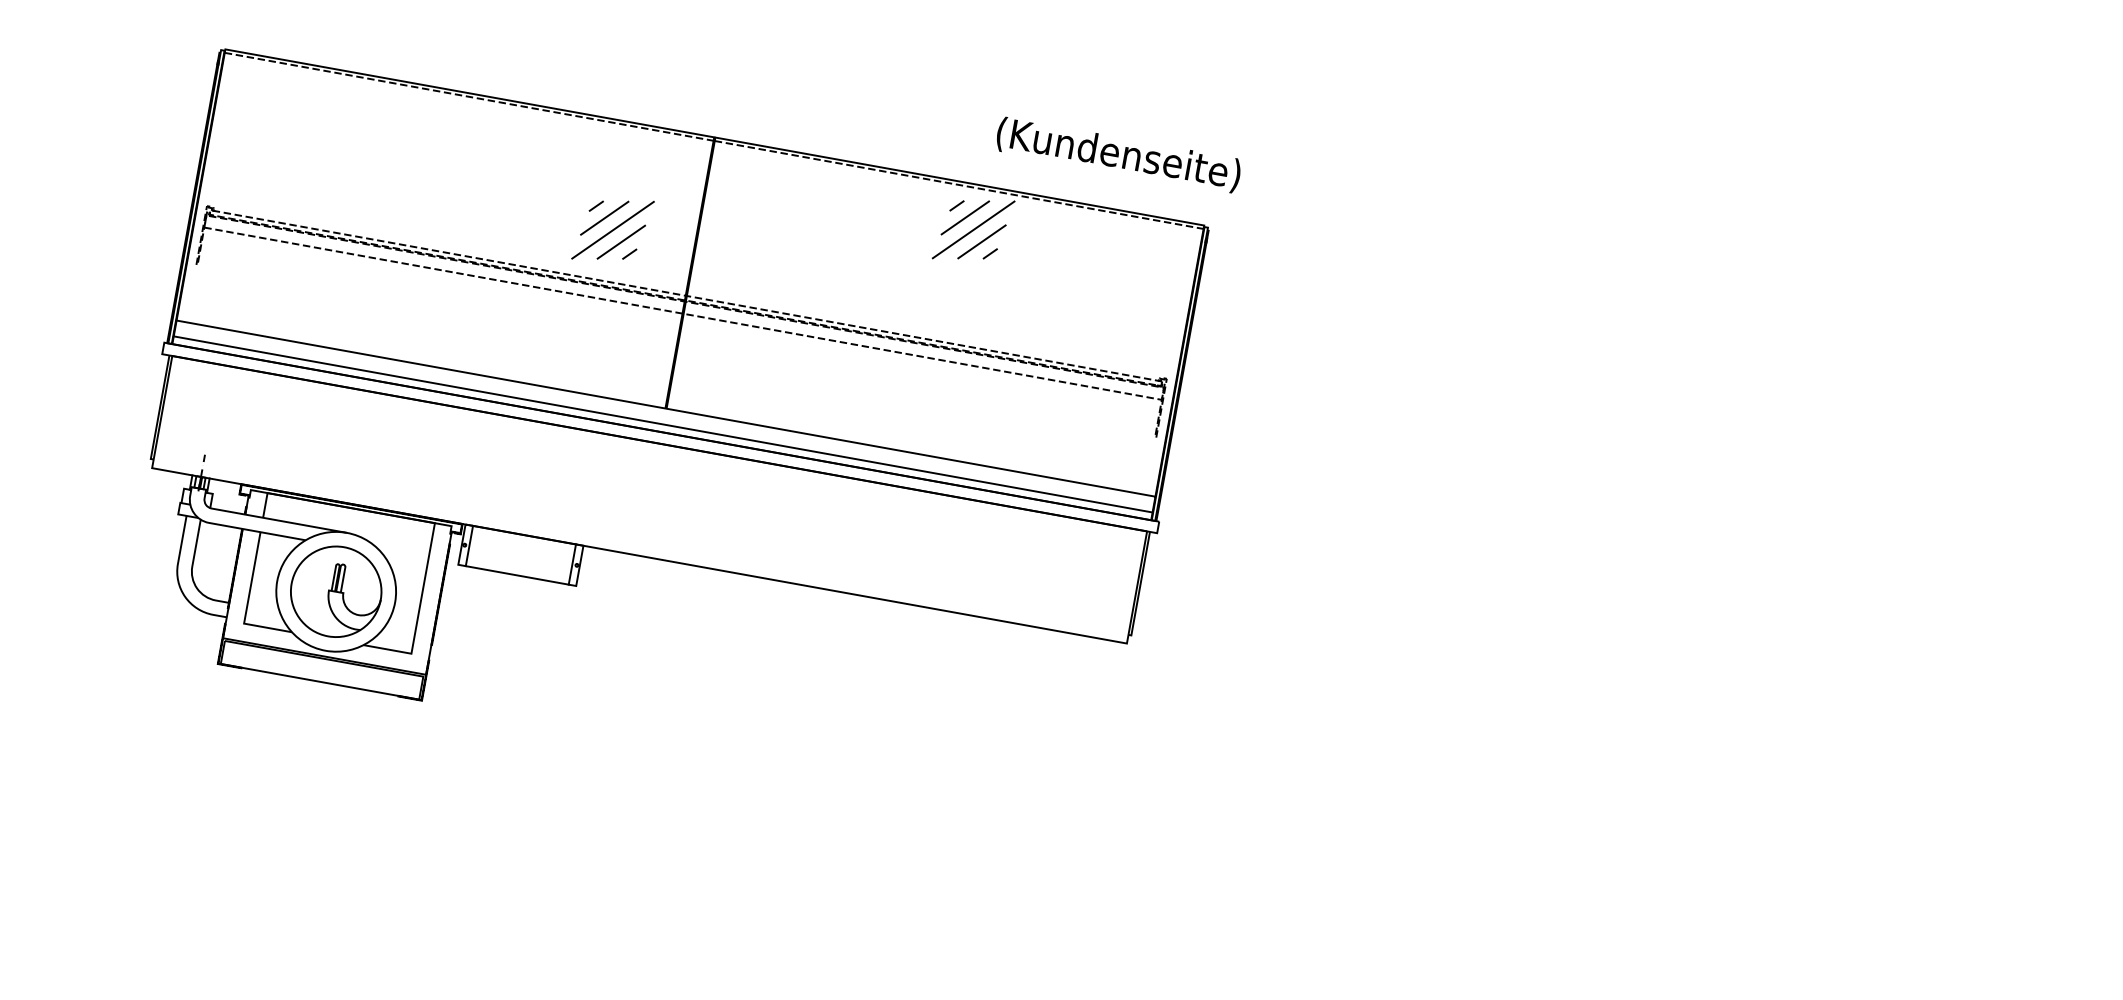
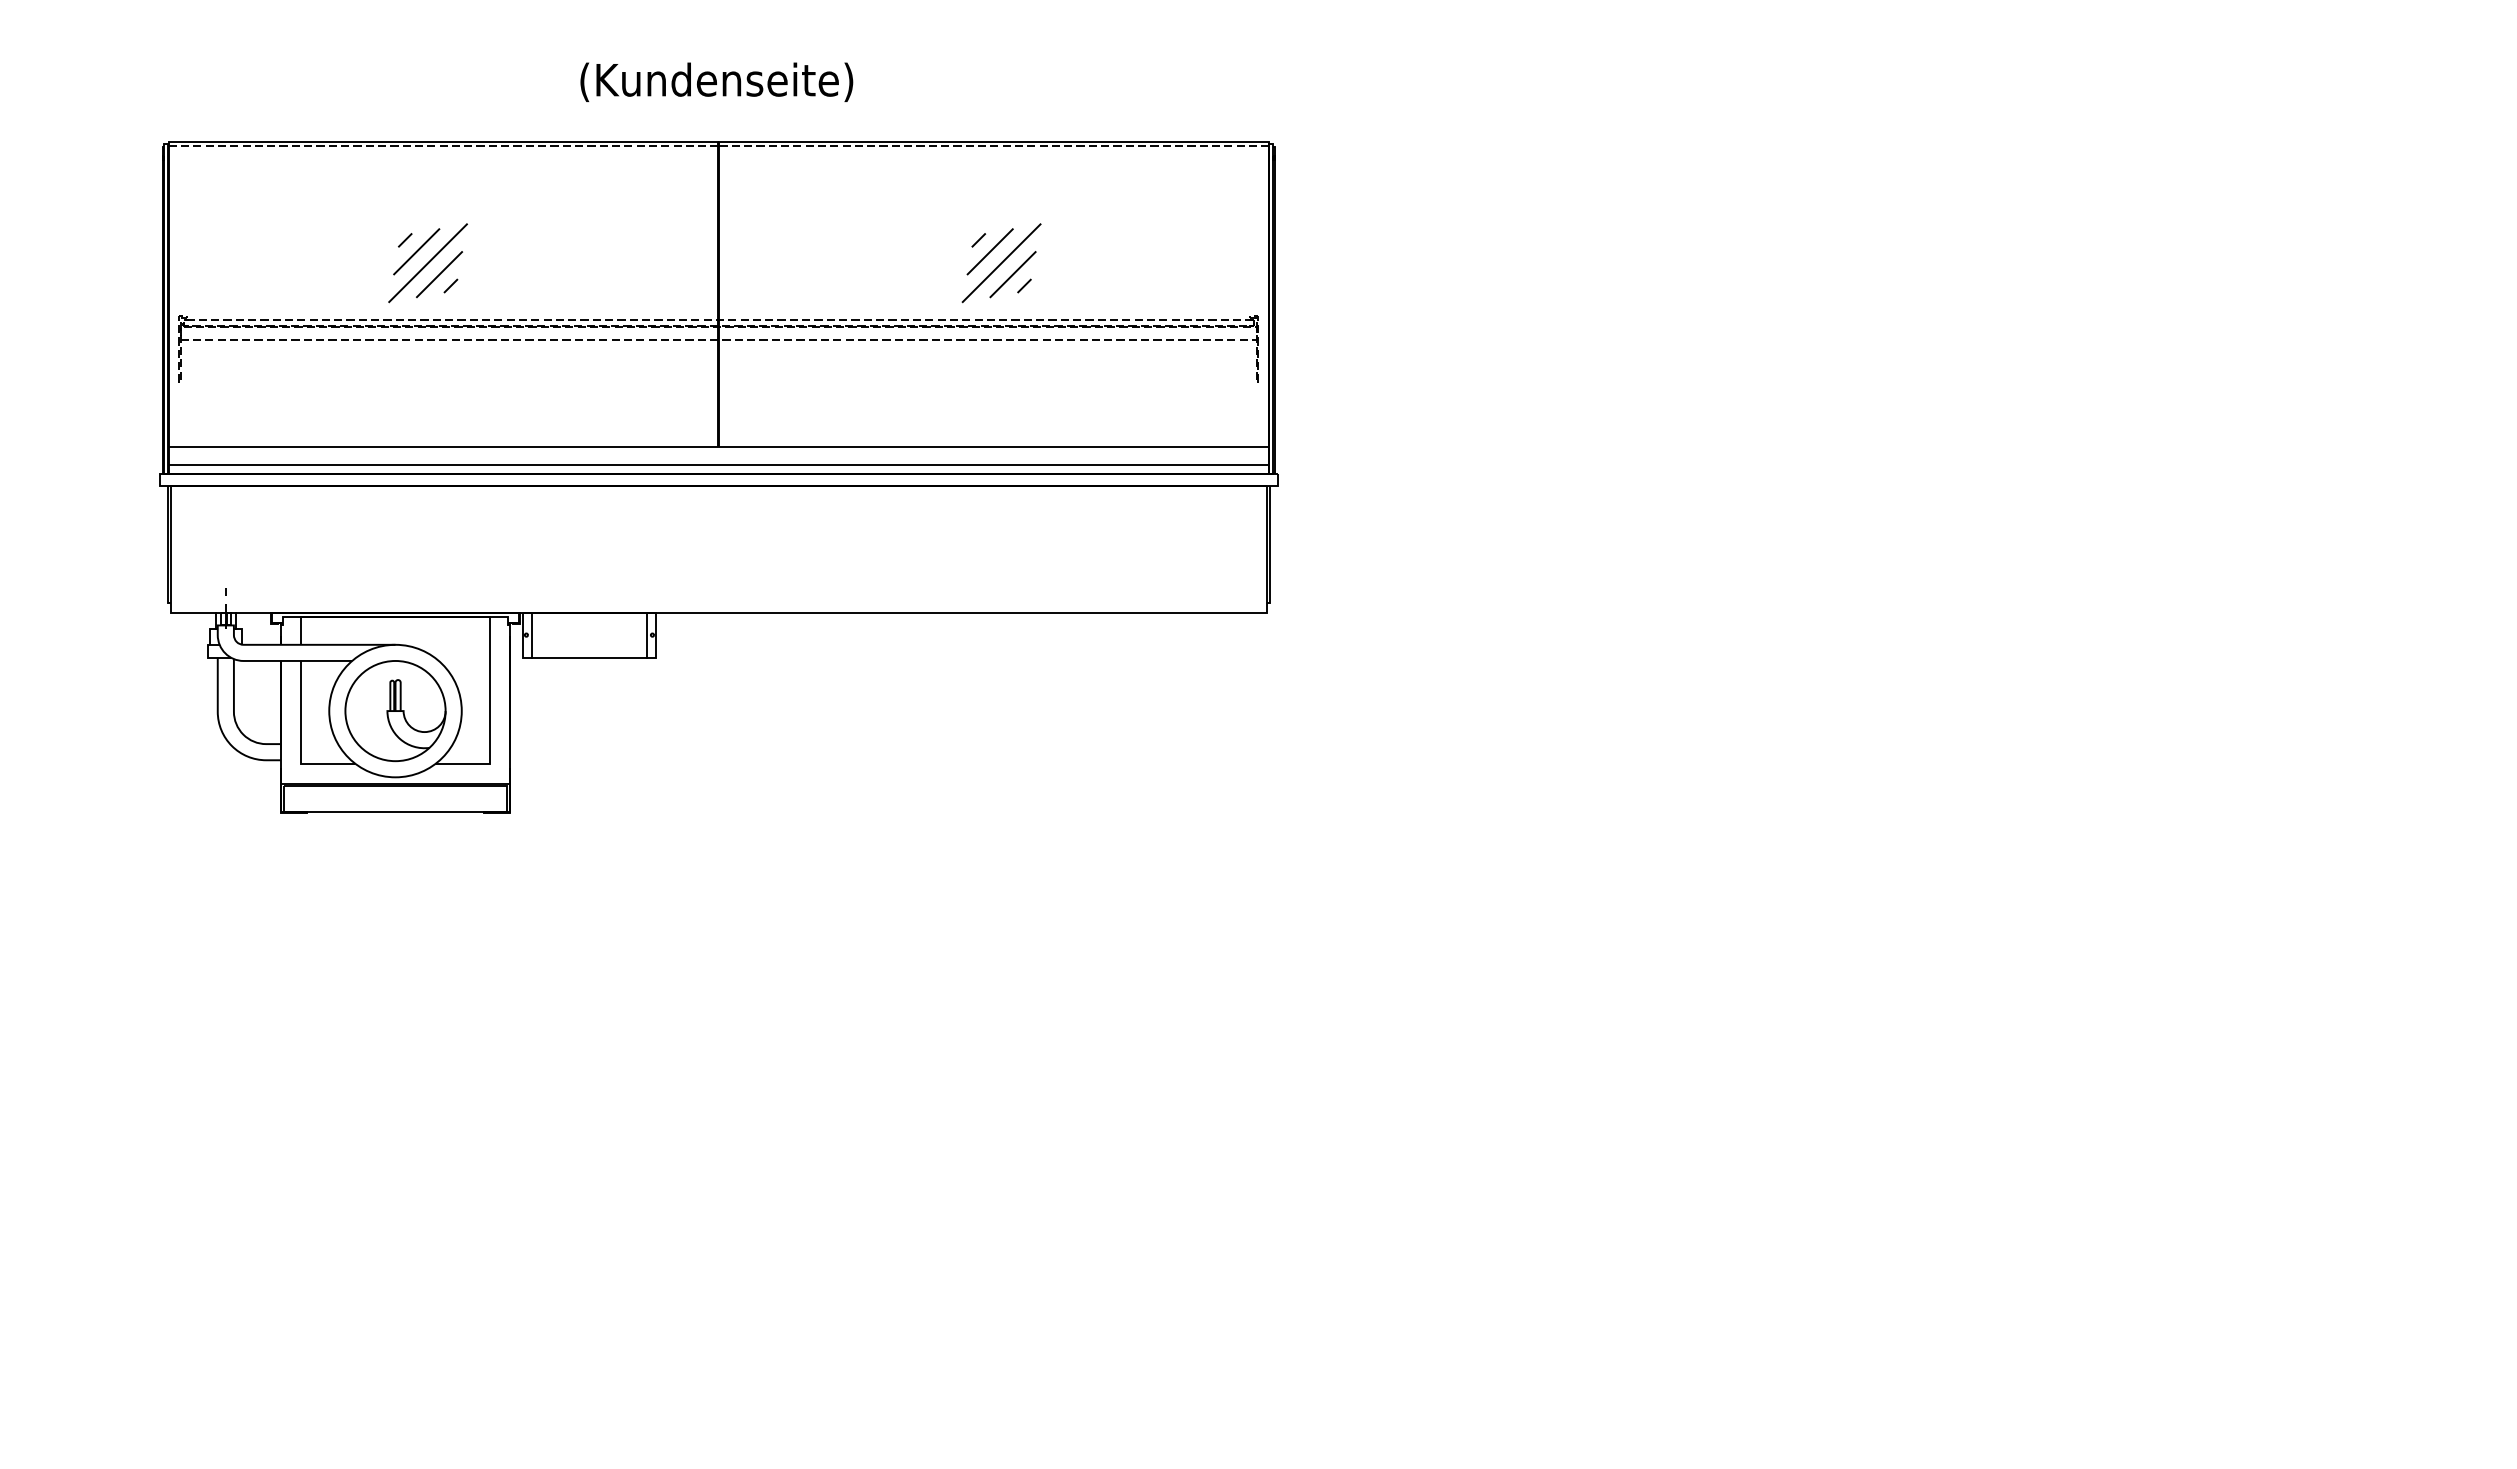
text: (1118, 154) -> (716, 81), moved
part: (612, 230) -> (427, 263), moved
part: (973, 230) -> (1001, 263), moved

